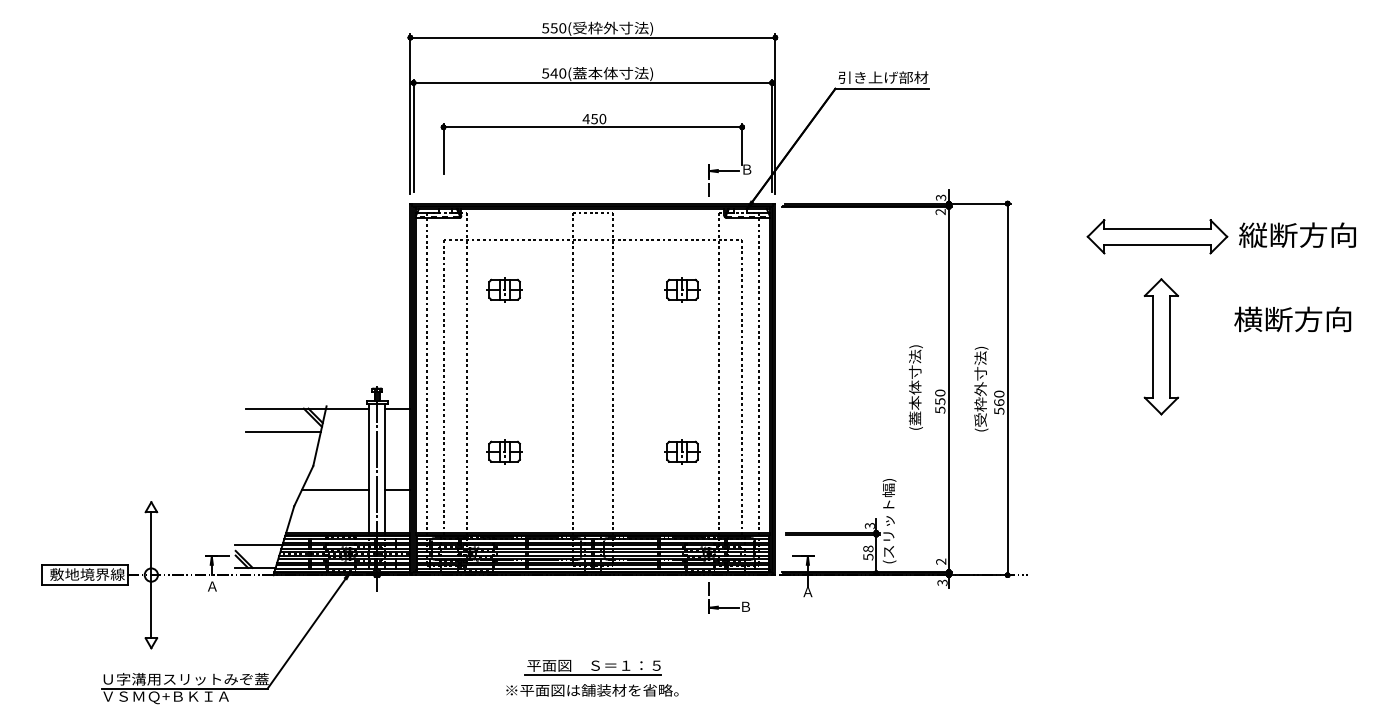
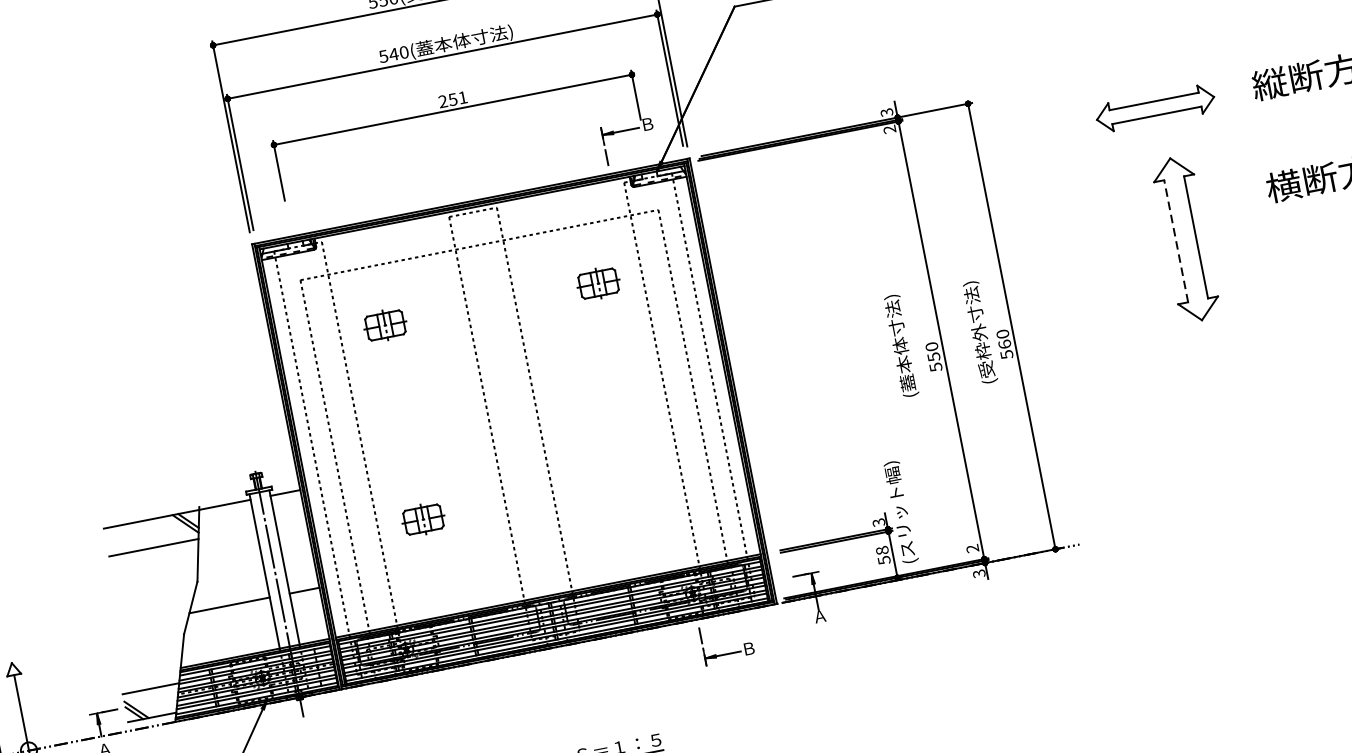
text: (594, 118) -> (452, 98), 450 -> 251
part: (1157, 236) -> (1155, 107), size x0.7
line: (1153, 346) -> (1176, 240), solid -> dashed
part: (682, 451) -> (636, 477), removed

